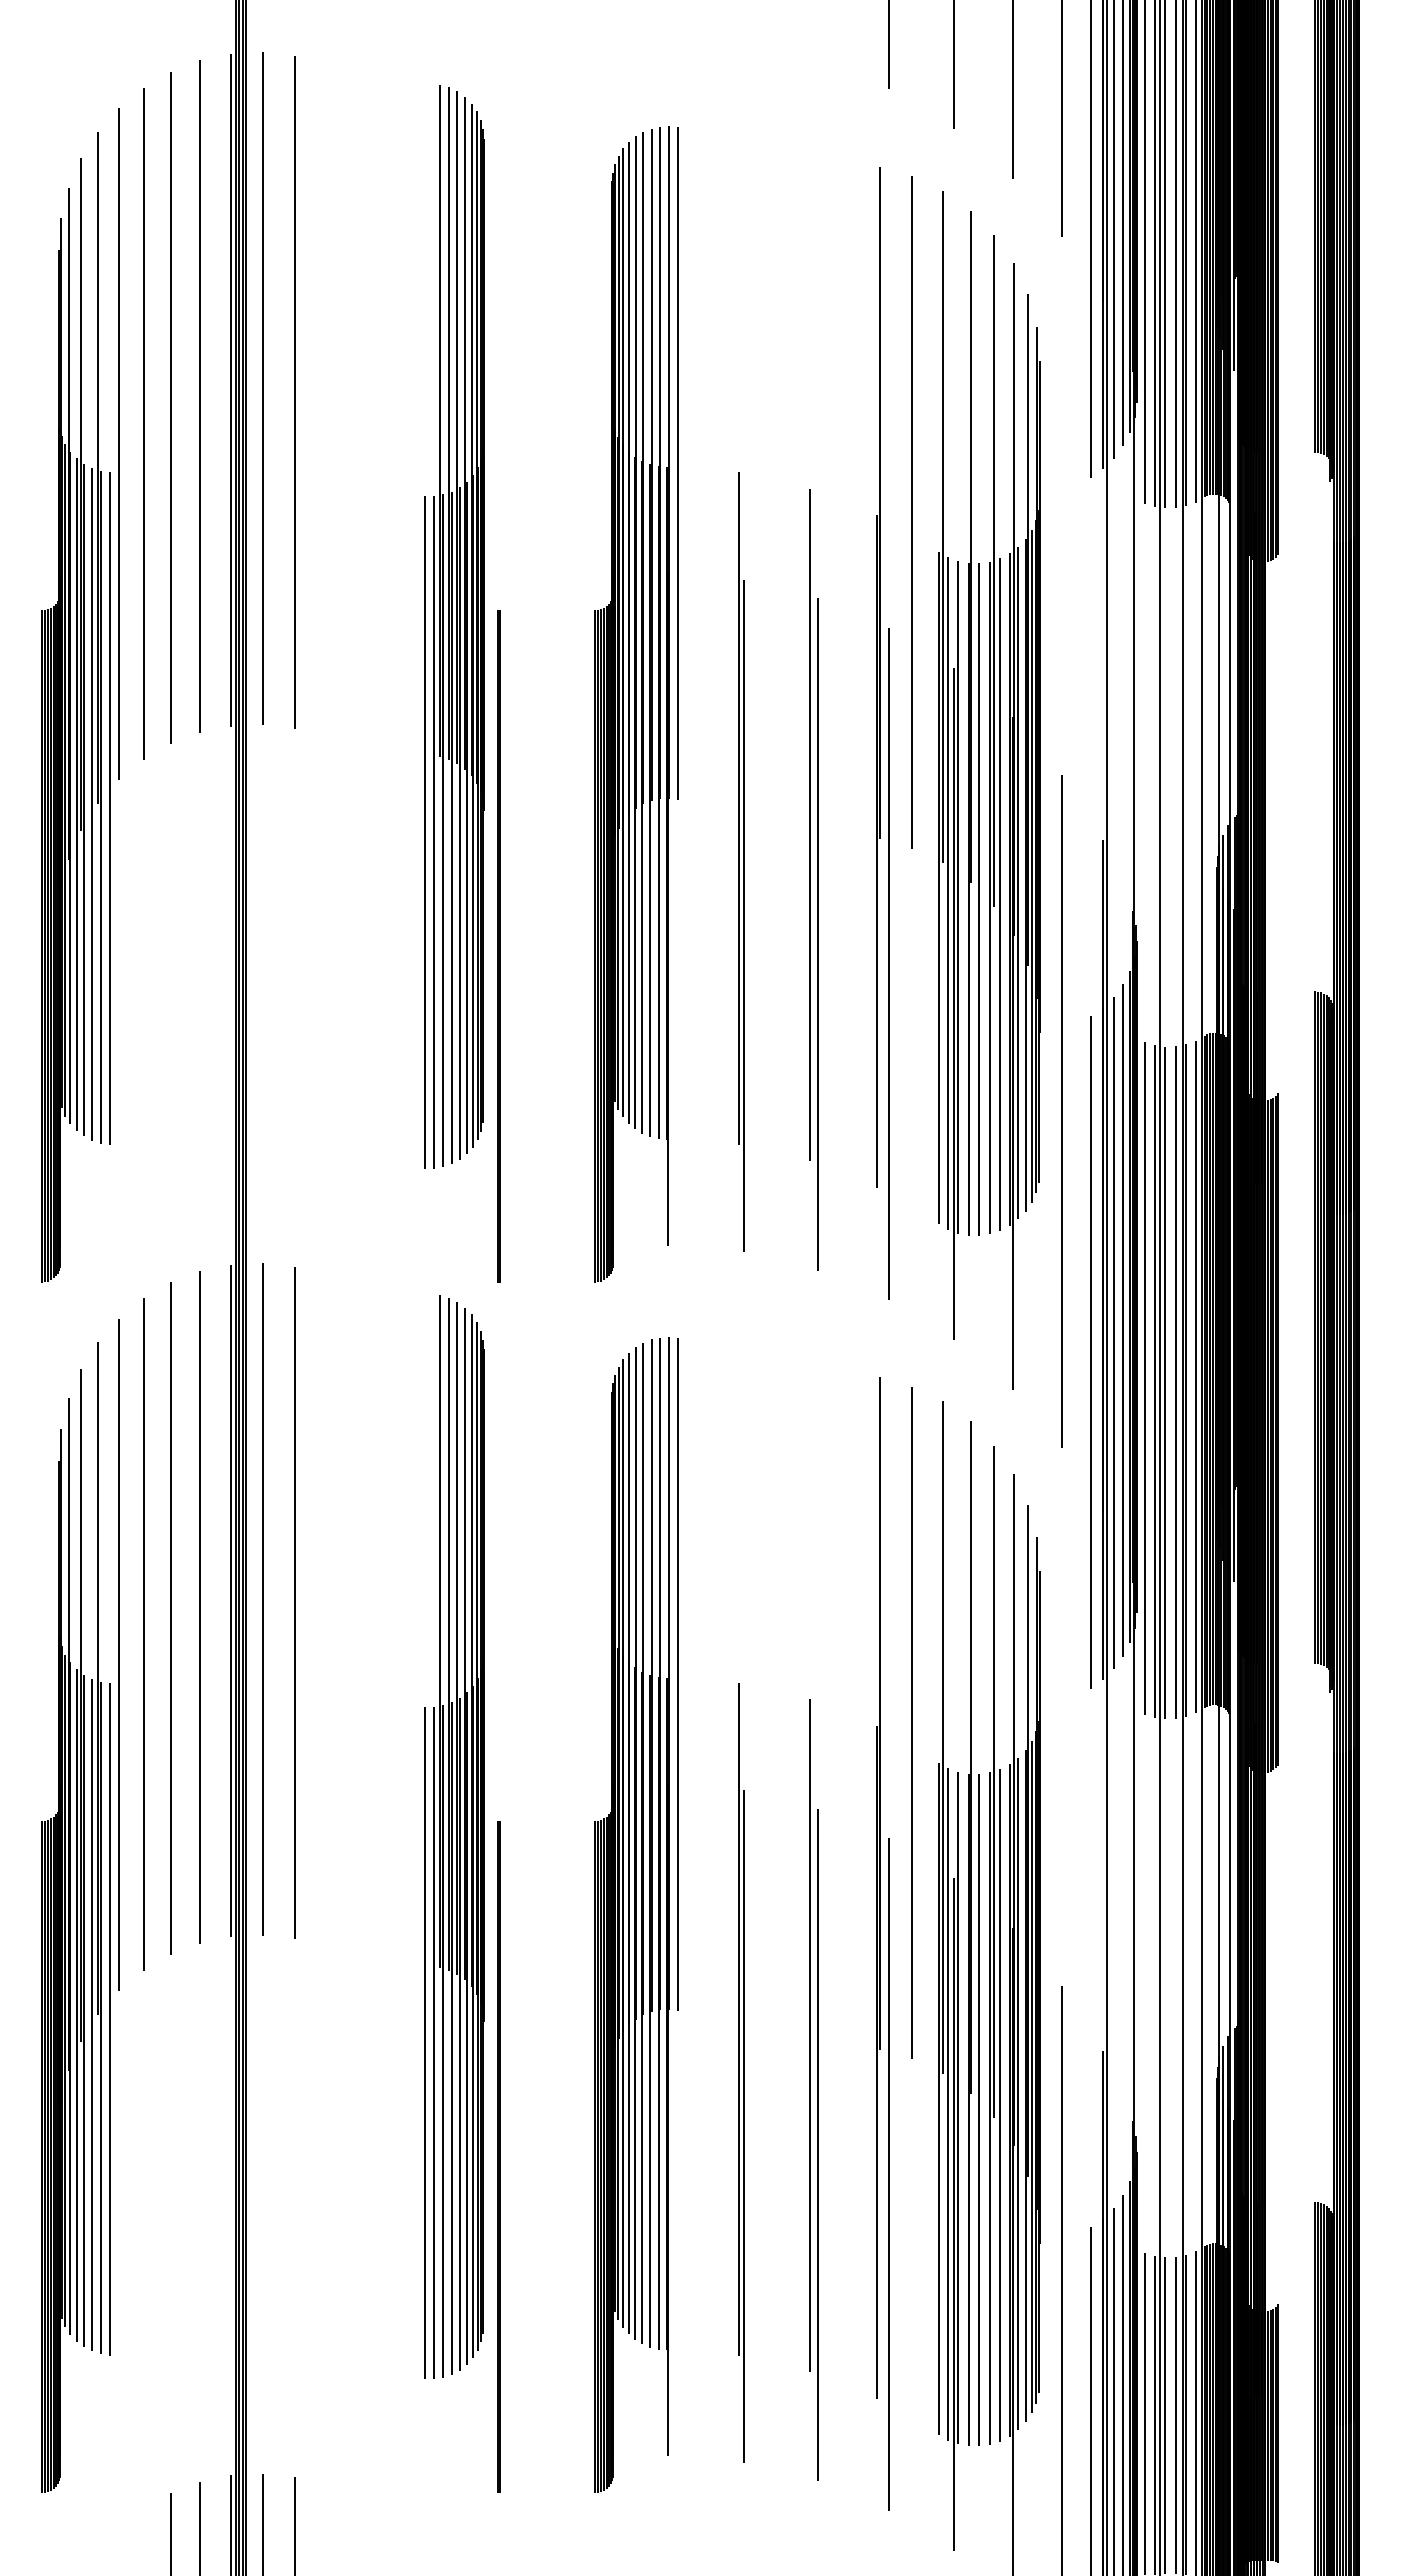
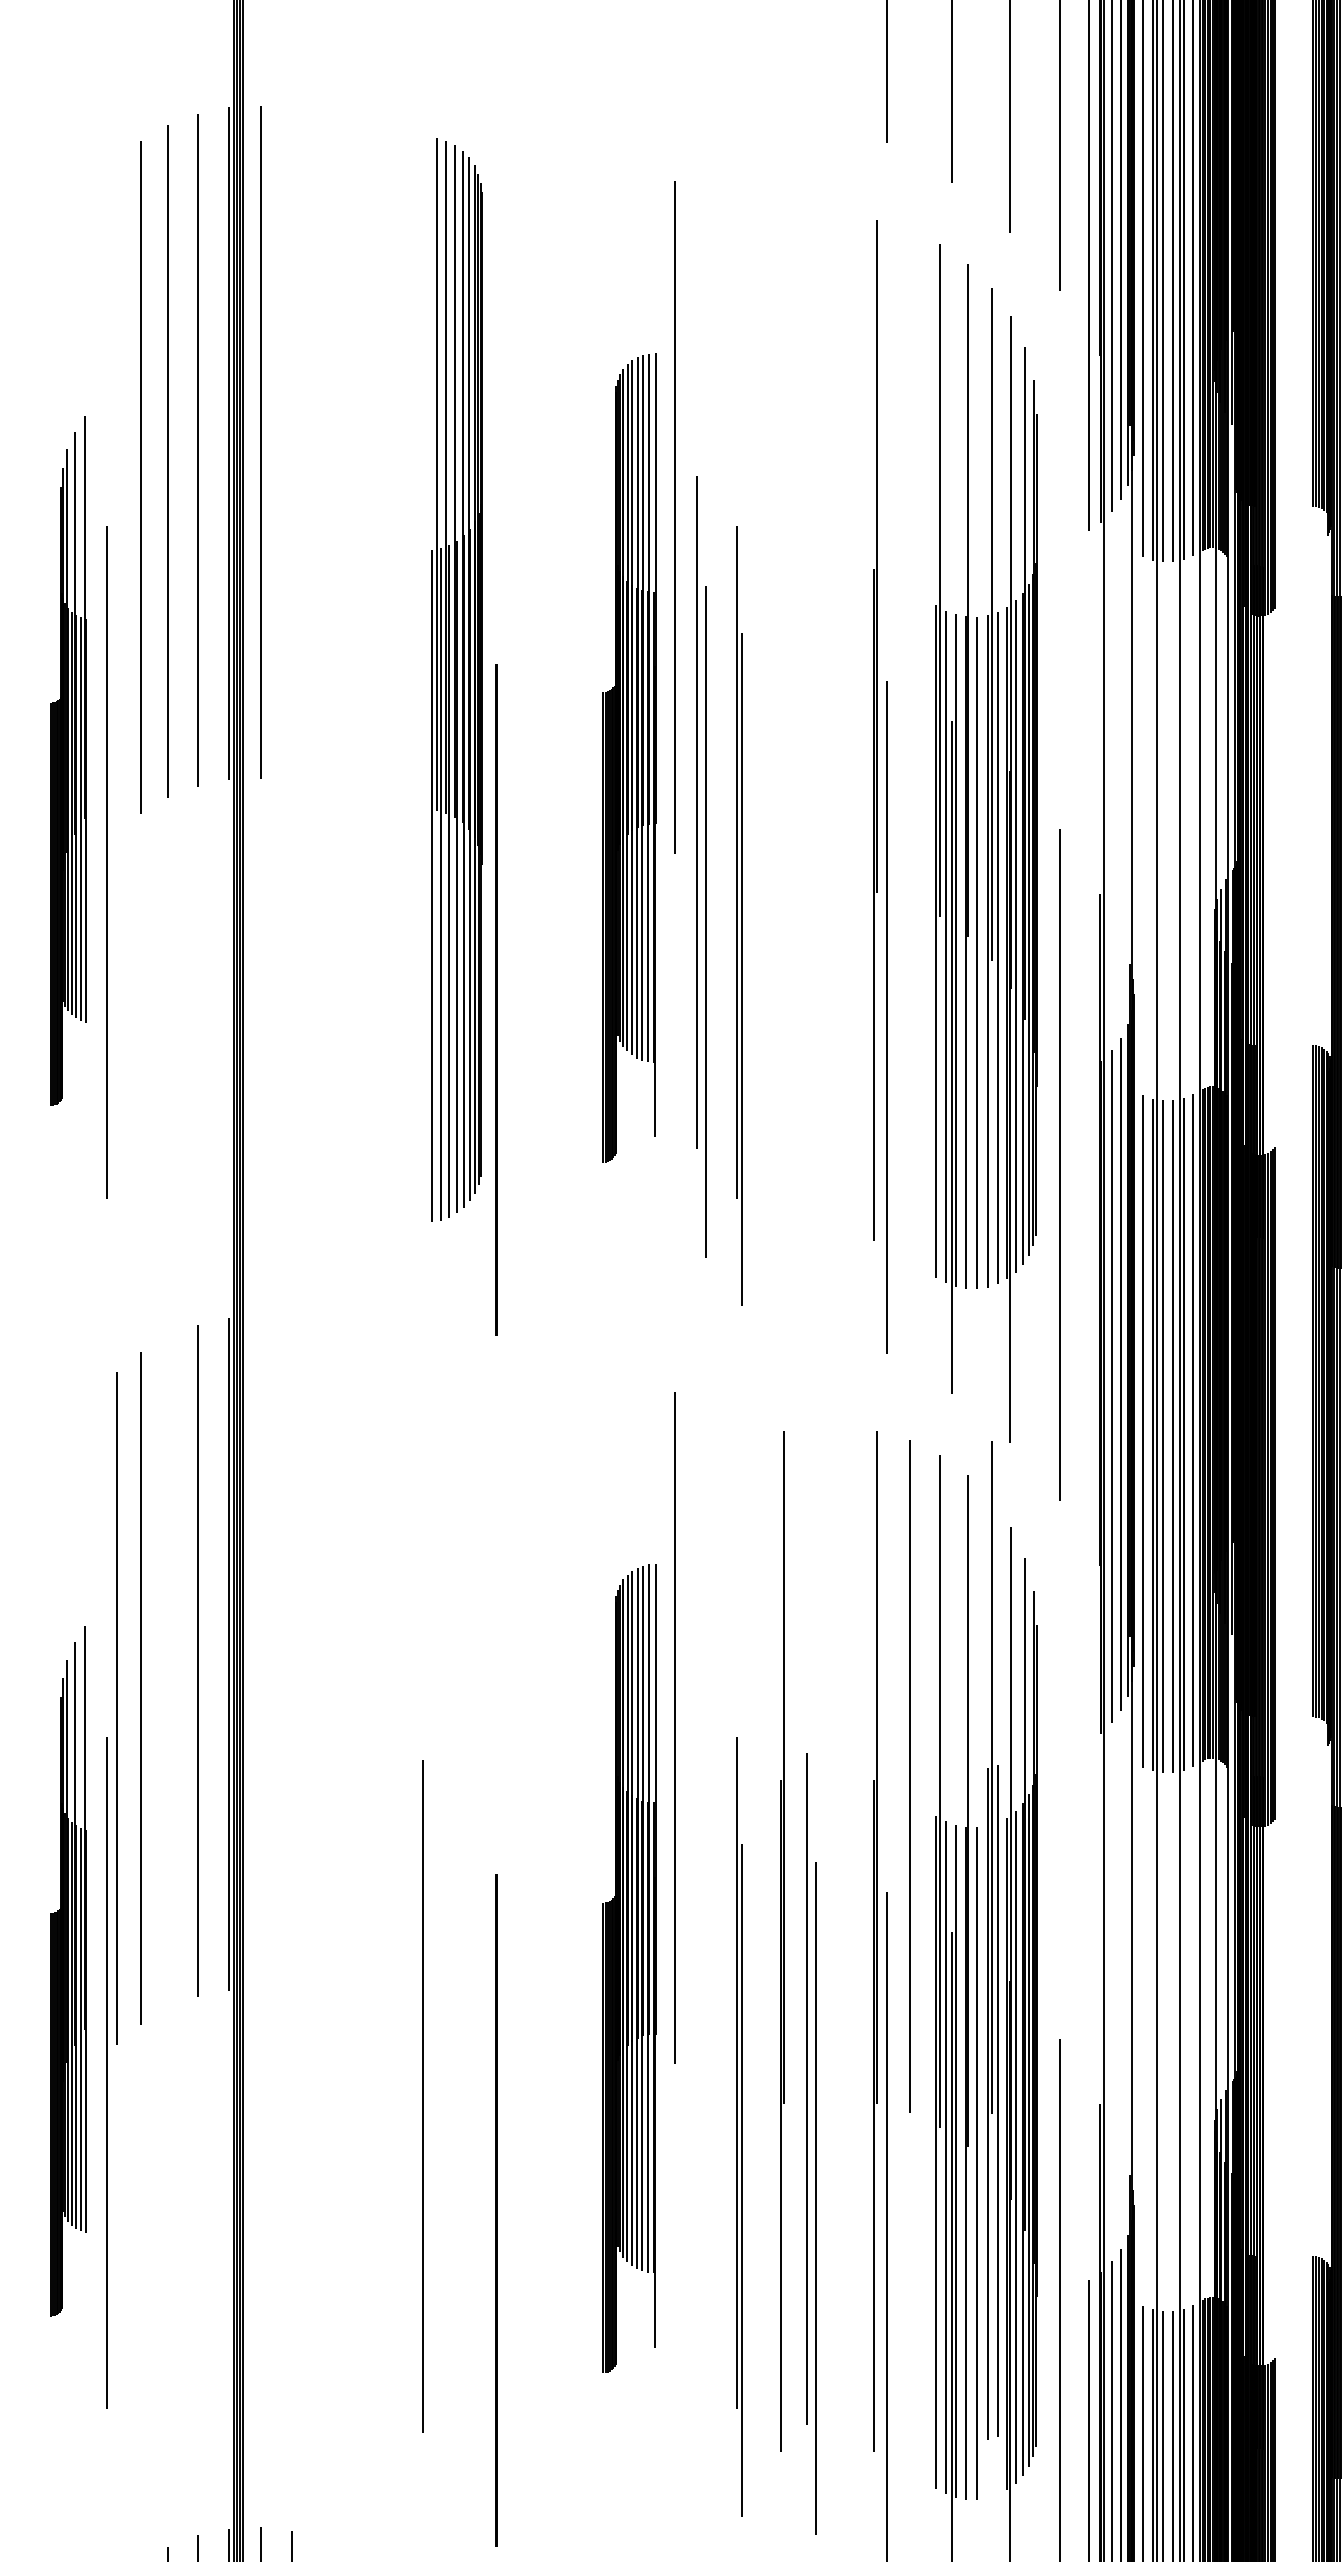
line: (294, 392) -> (292, 446), removed
line: (118, 443) -> (116, 497), removed
line: (911, 512) -> (909, 566), removed
part: (631, 704) -> (629, 758), size x0.7
part: (71, 707) -> (69, 761), size x0.6
line: (424, 832) -> (422, 886), removed
part: (813, 879) -> (701, 867), moved
line: (1091, 1351) -> (1089, 1405), removed
line: (262, 1599) -> (260, 1653), removed
line: (294, 1602) -> (292, 1656), removed
line: (170, 1618) -> (168, 1672), removed
part: (458, 1836) -> (456, 1890), removed
part: (785, 1887) -> (783, 1941), added
part: (631, 1914) -> (629, 1968), size x0.7
part: (71, 1917) -> (69, 1971), size x0.6
part: (994, 1945) -> (992, 1941), moved

